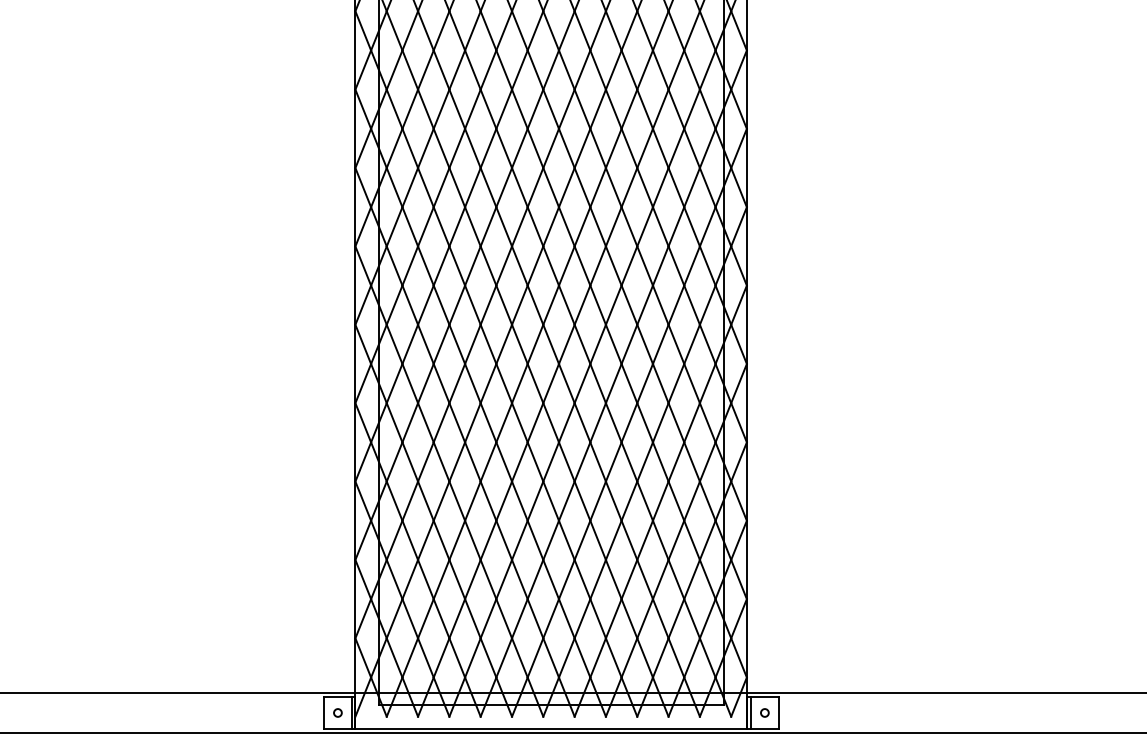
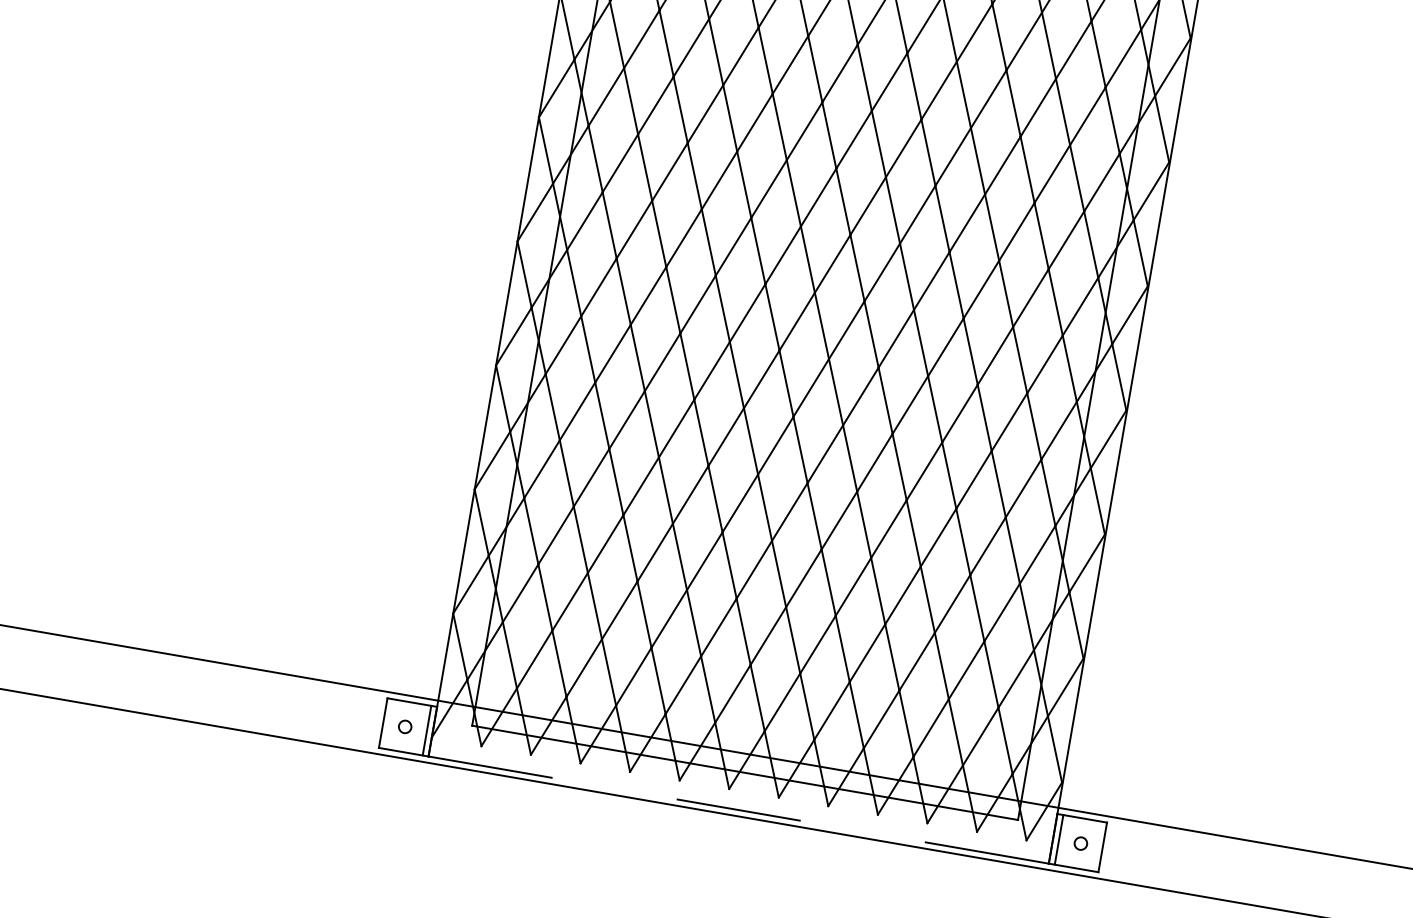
line: (551, 728) -> (738, 809), solid -> dashed

